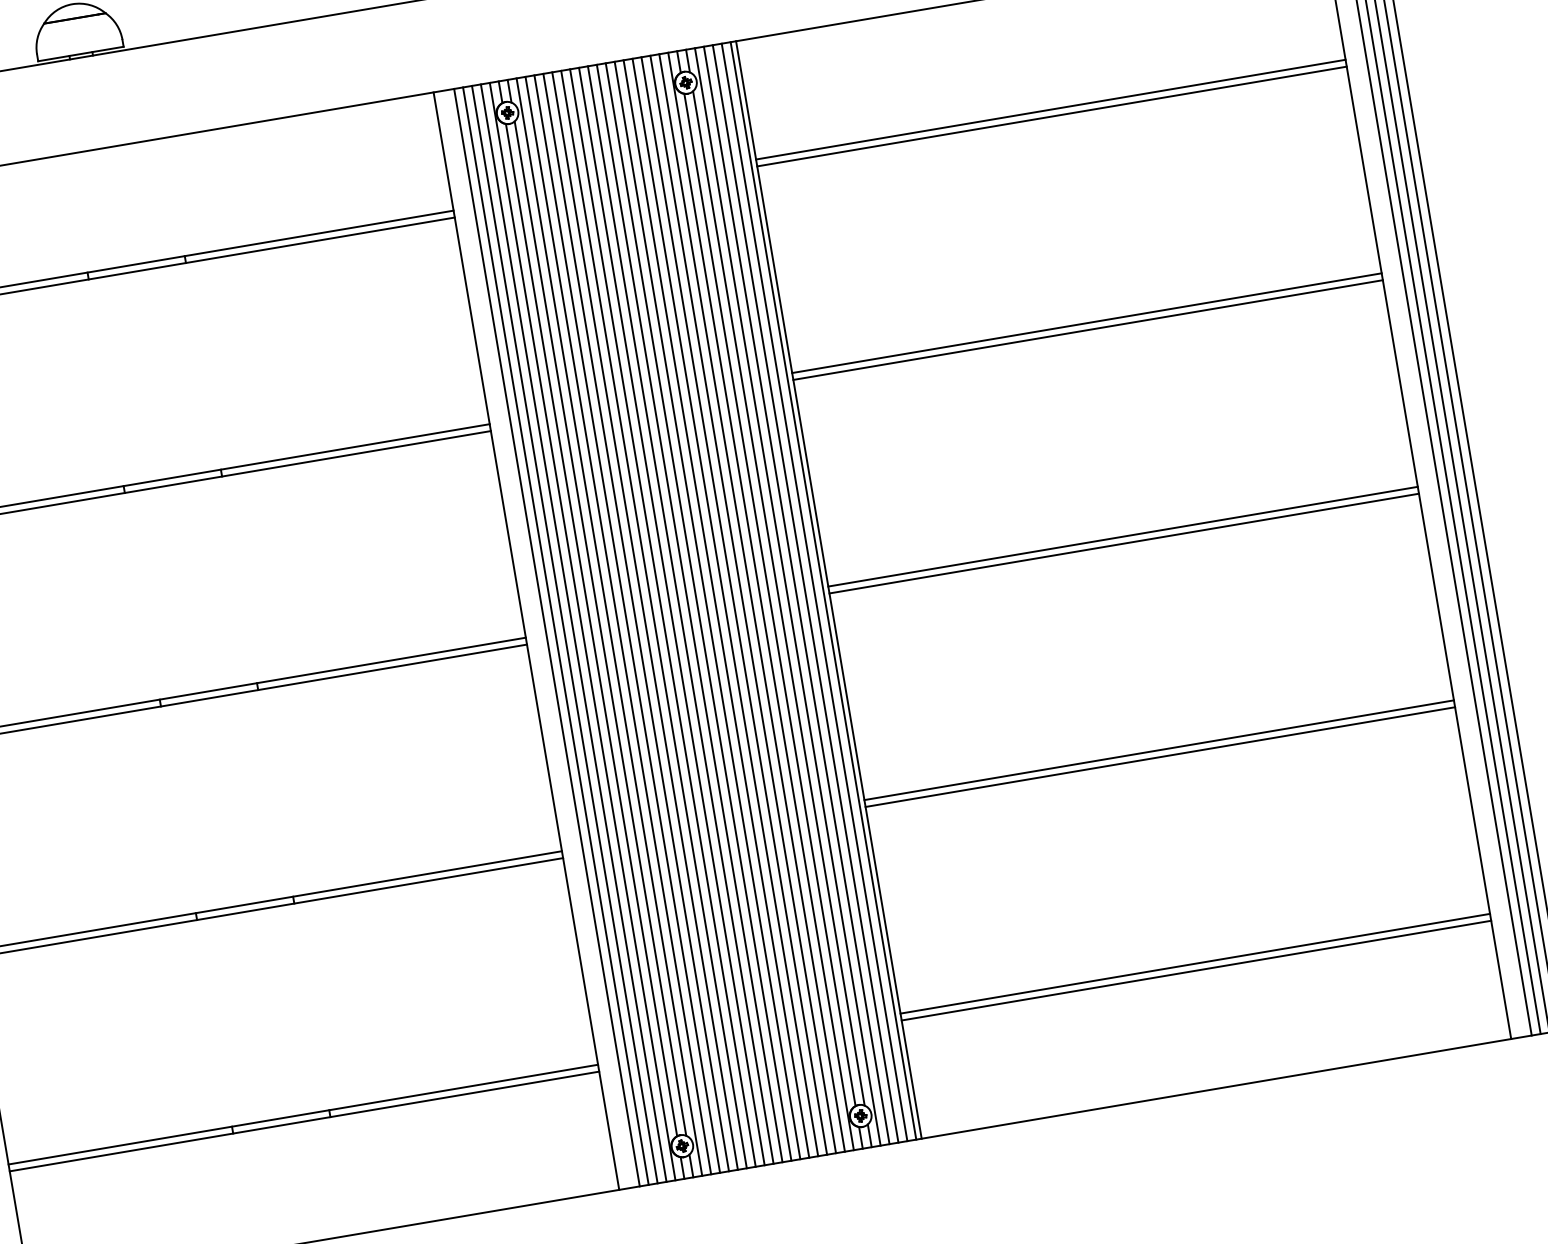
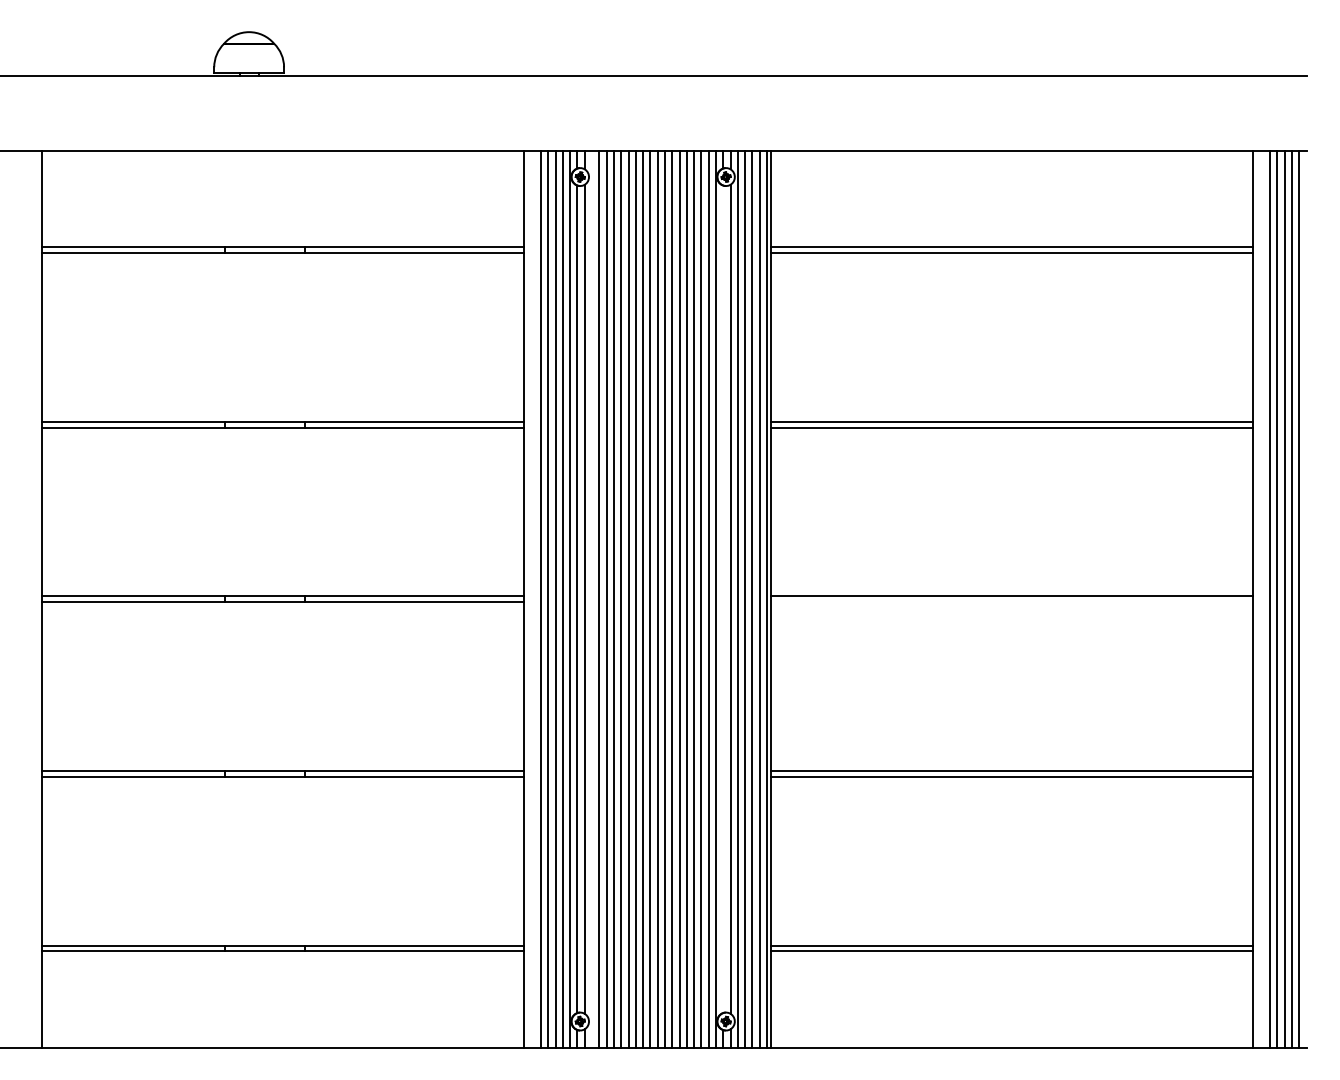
line: (1124, 544) -> (1012, 602), removed
line: (770, 598) -> (723, 598), removed
line: (609, 626) -> (592, 598), removed

